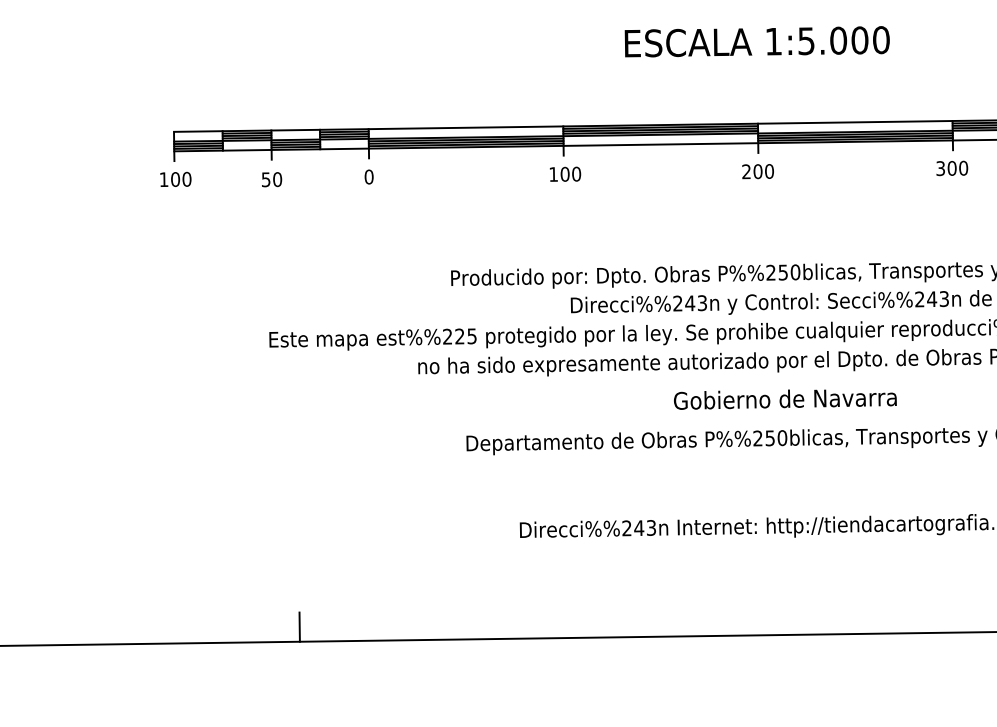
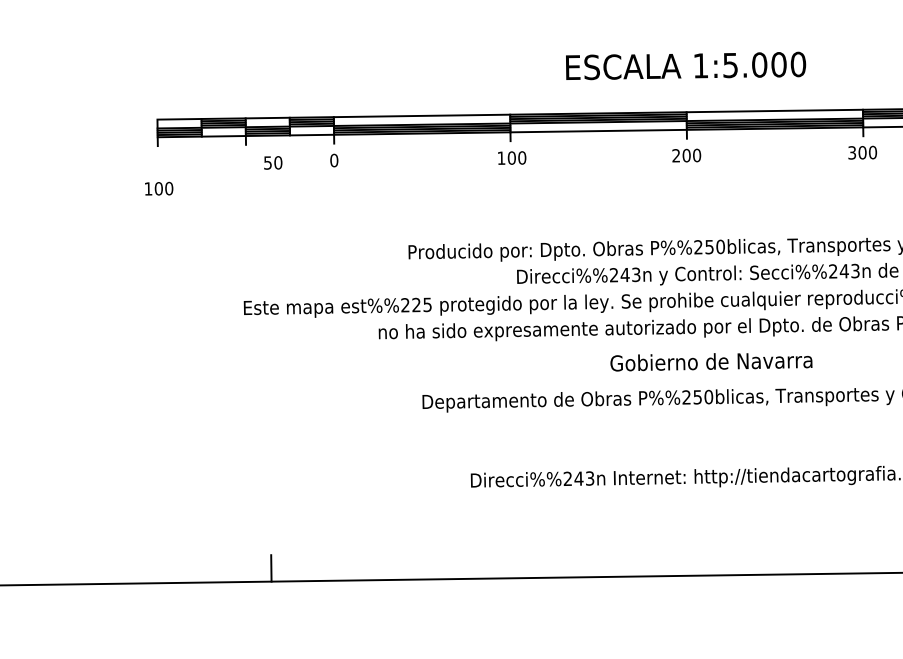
text: (757, 41) -> (686, 65), moved
text: (176, 179) -> (159, 188), moved
text: (272, 179) -> (273, 162), moved

